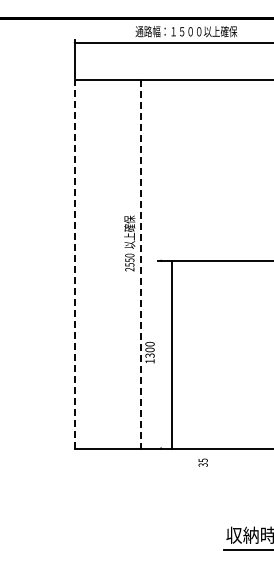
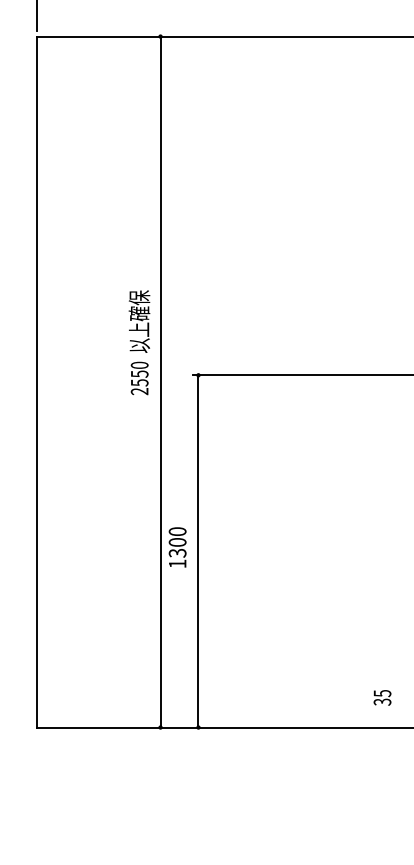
line: (74, 264) -> (35, 382), dashed -> solid
line: (140, 265) -> (159, 383), dashed -> solid
line: (172, 354) -> (199, 550), moved
text: (202, 462) -> (381, 697), moved

